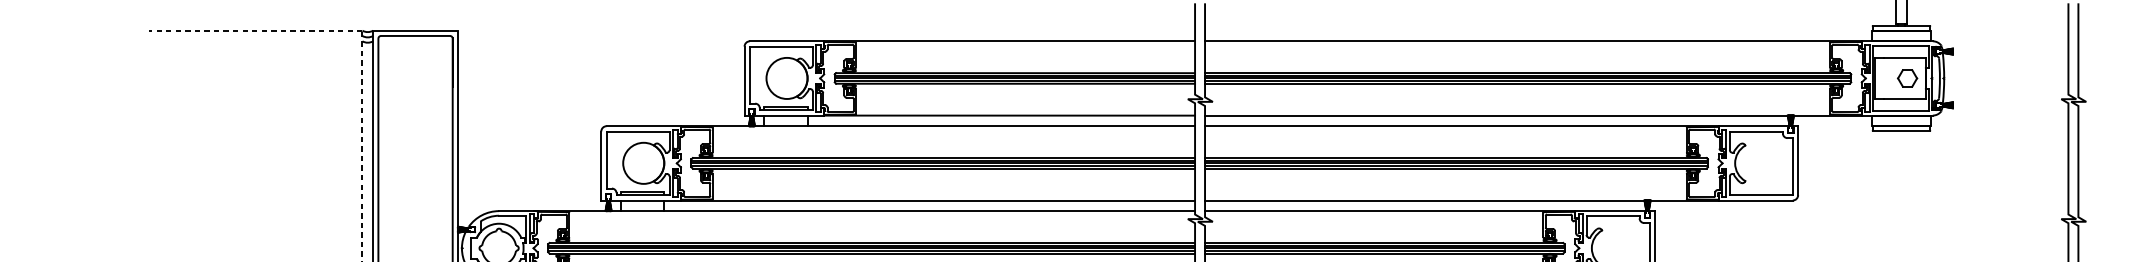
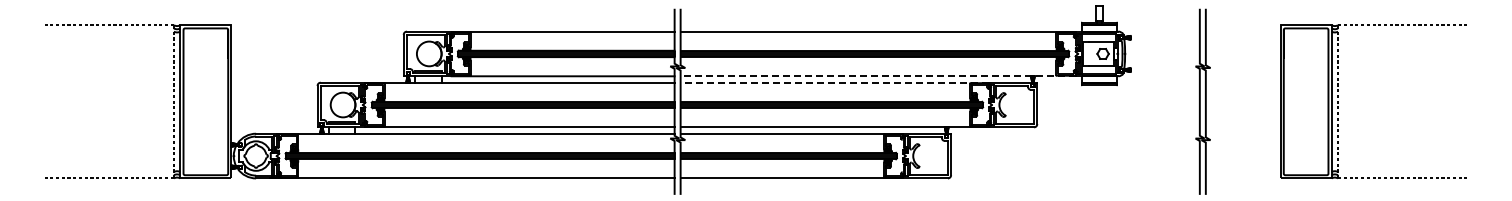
line: (1532, 115) -> (877, 76), solid -> dashed
line: (1460, 125) -> (834, 82), solid -> dashed

